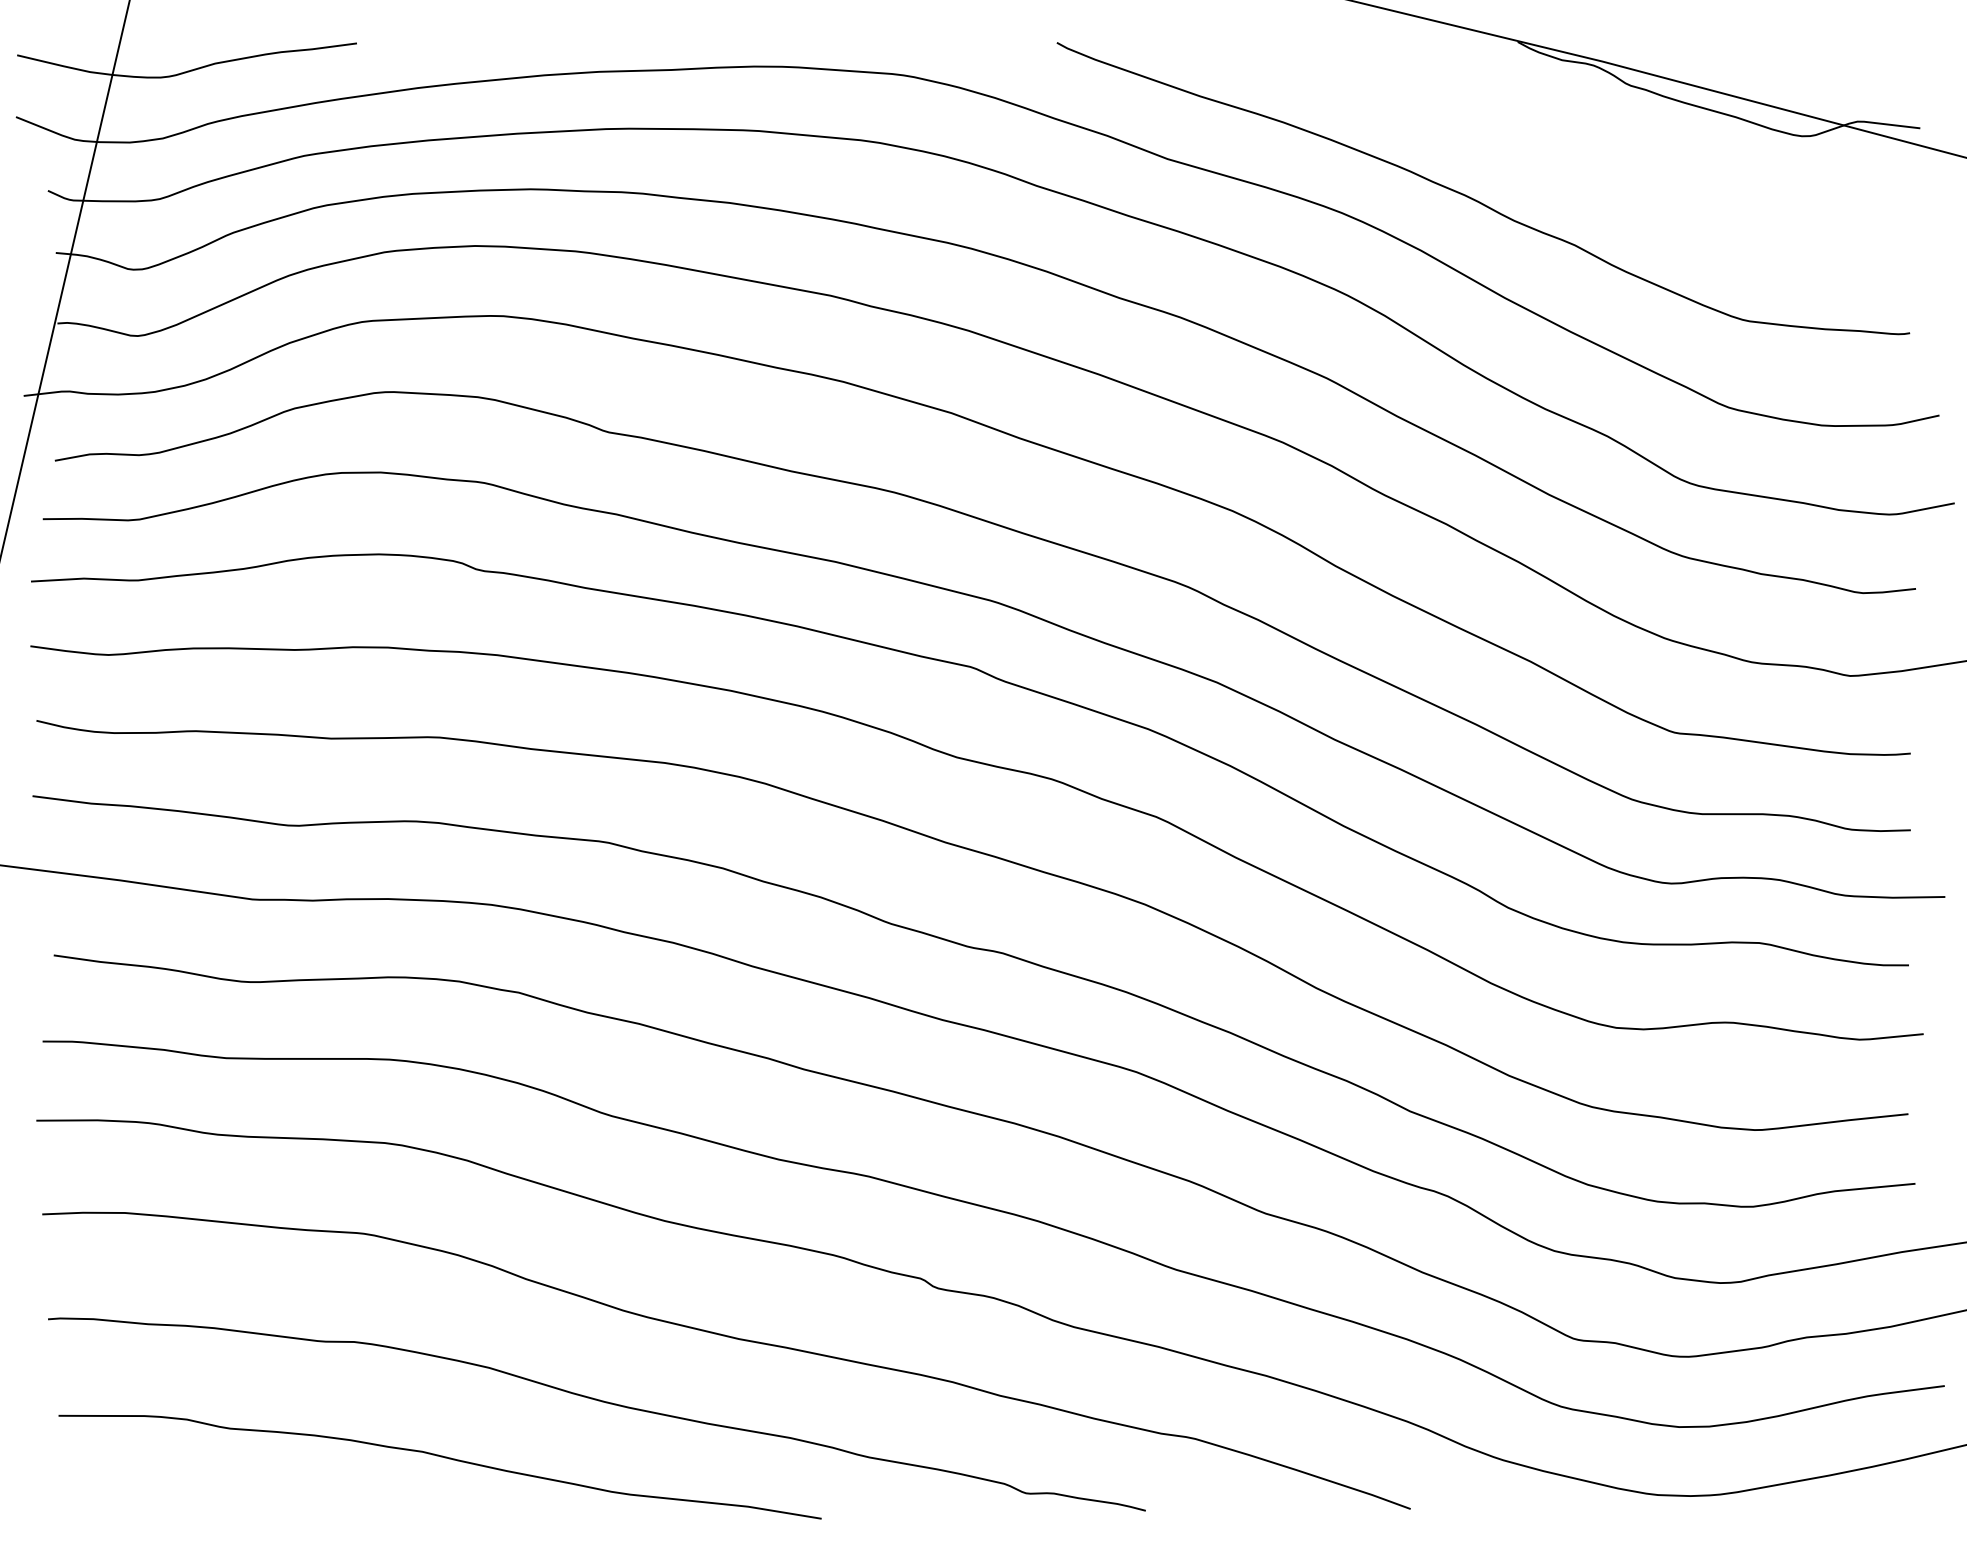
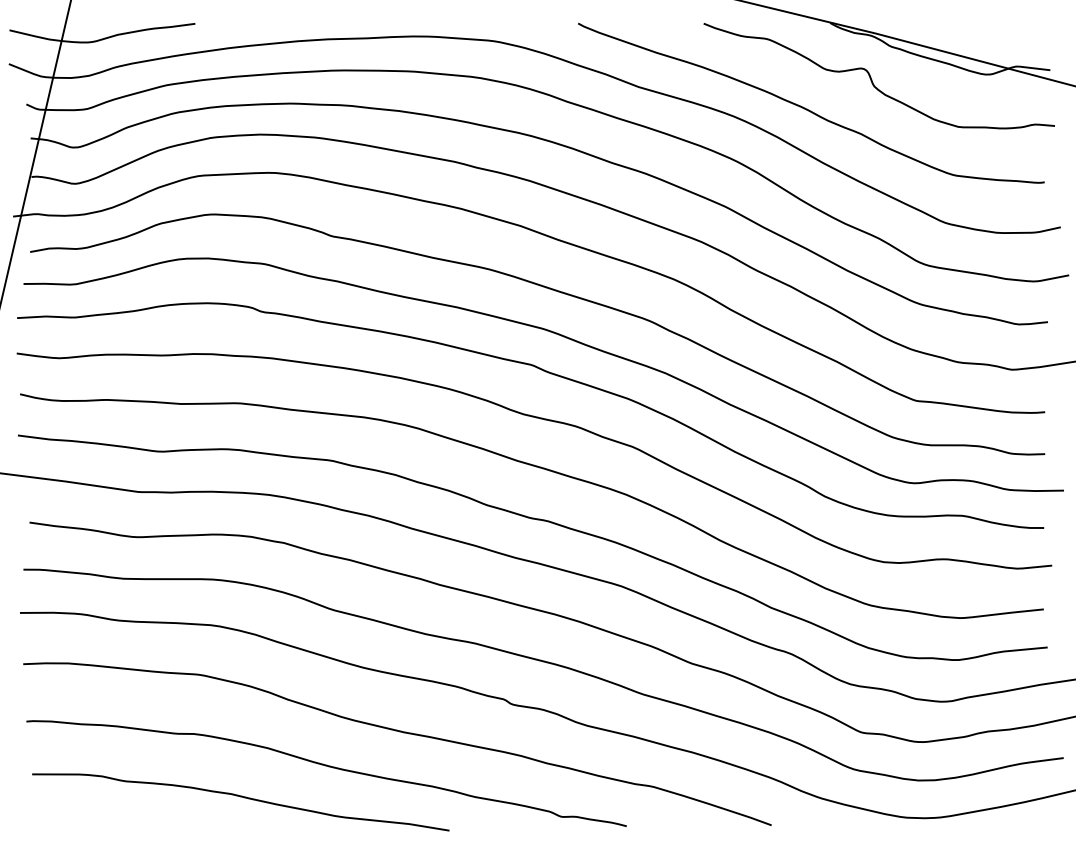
curve: (1595, 145) -> (872, 79), added

